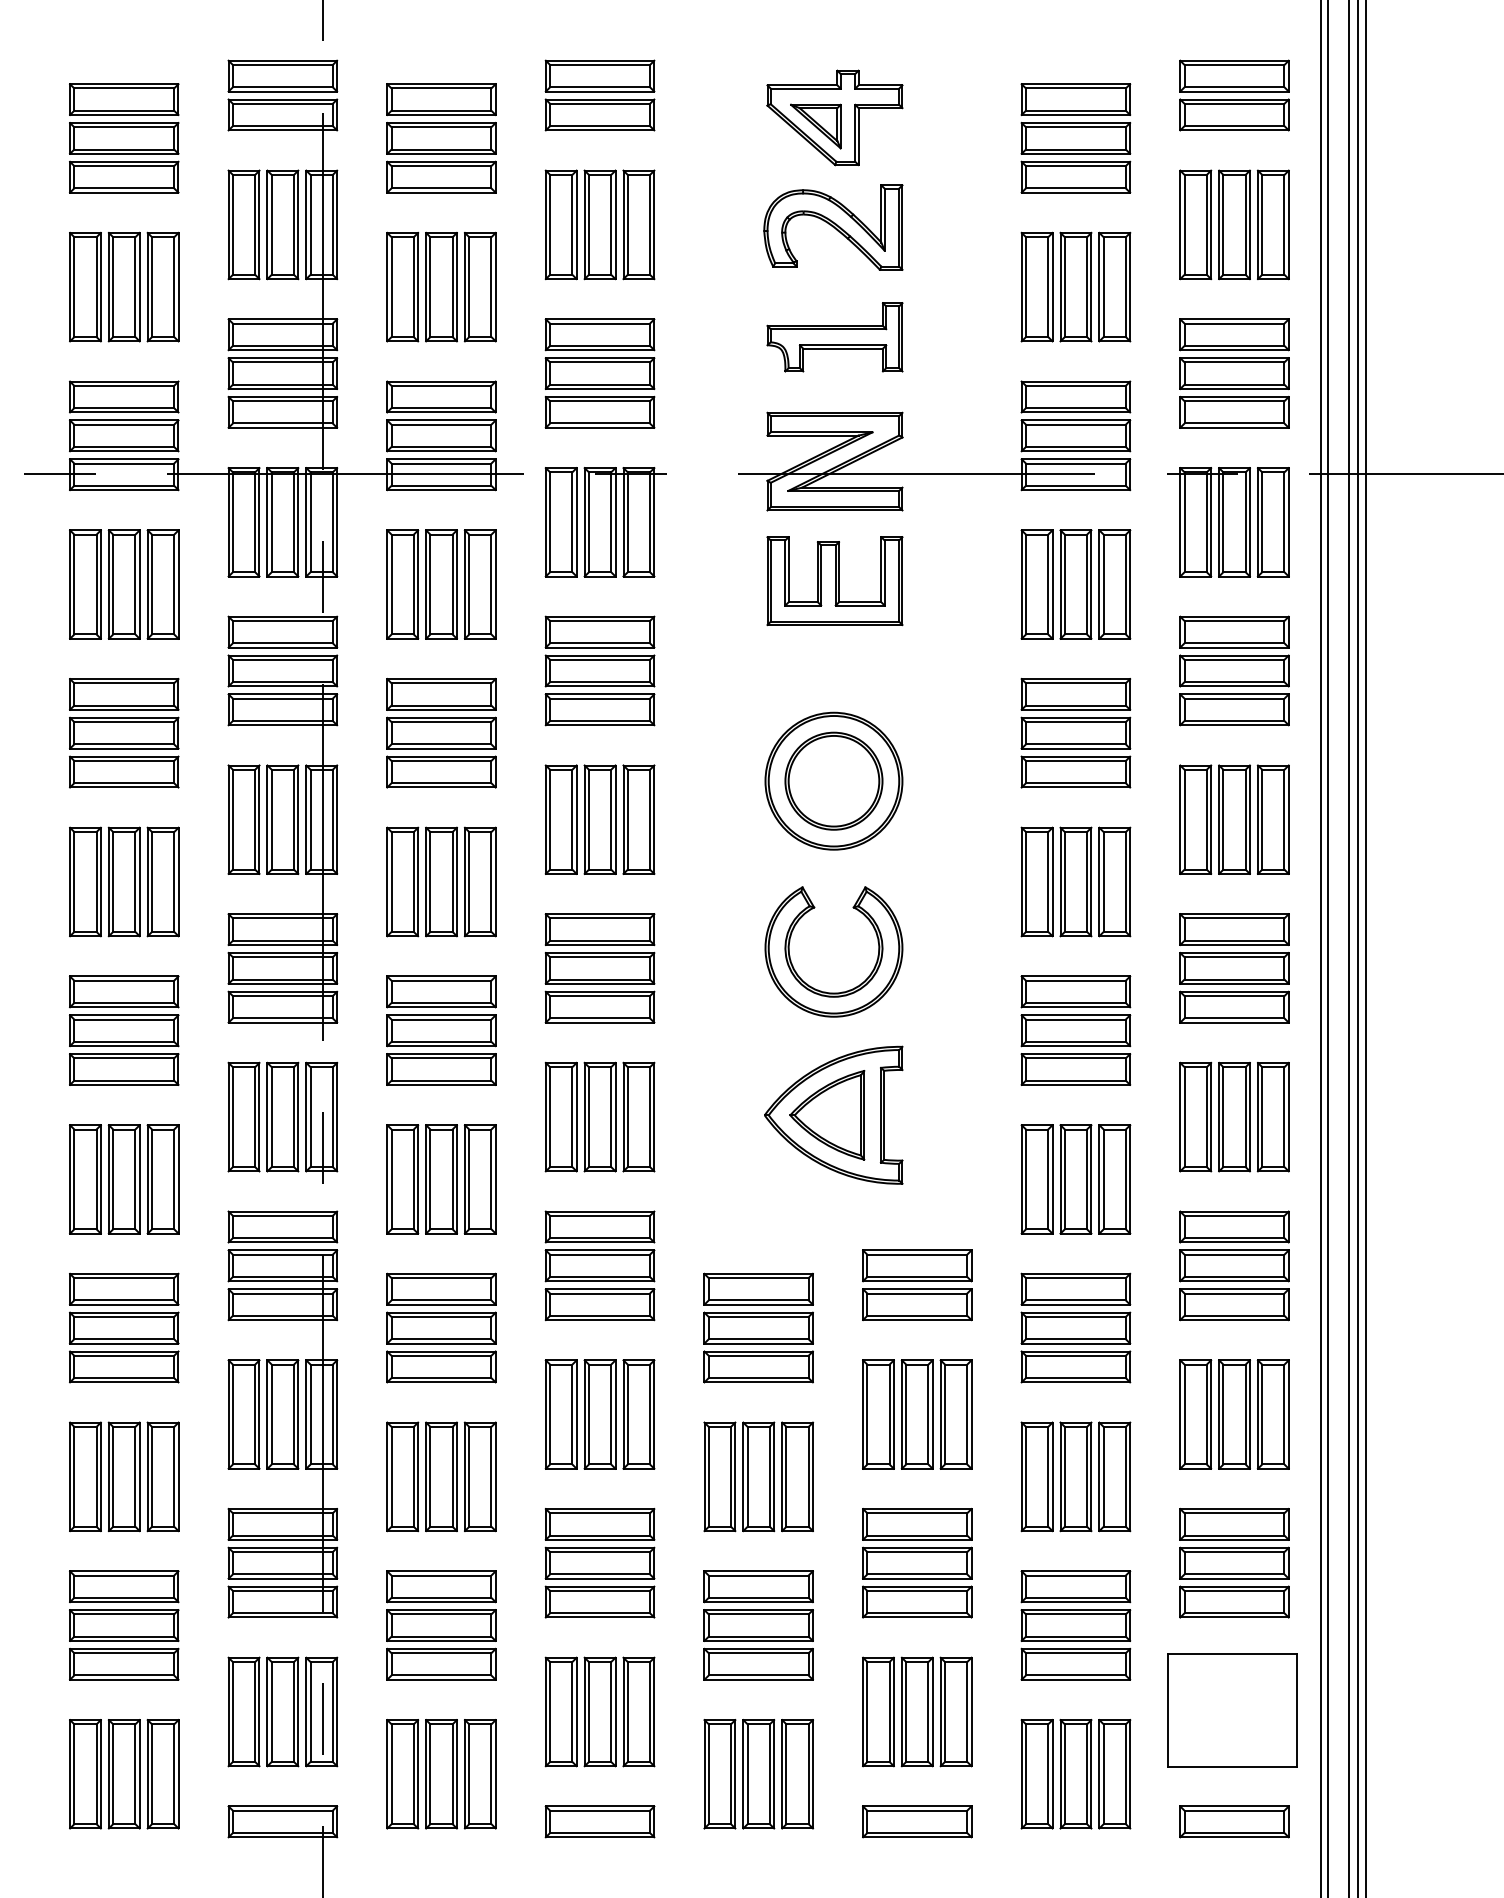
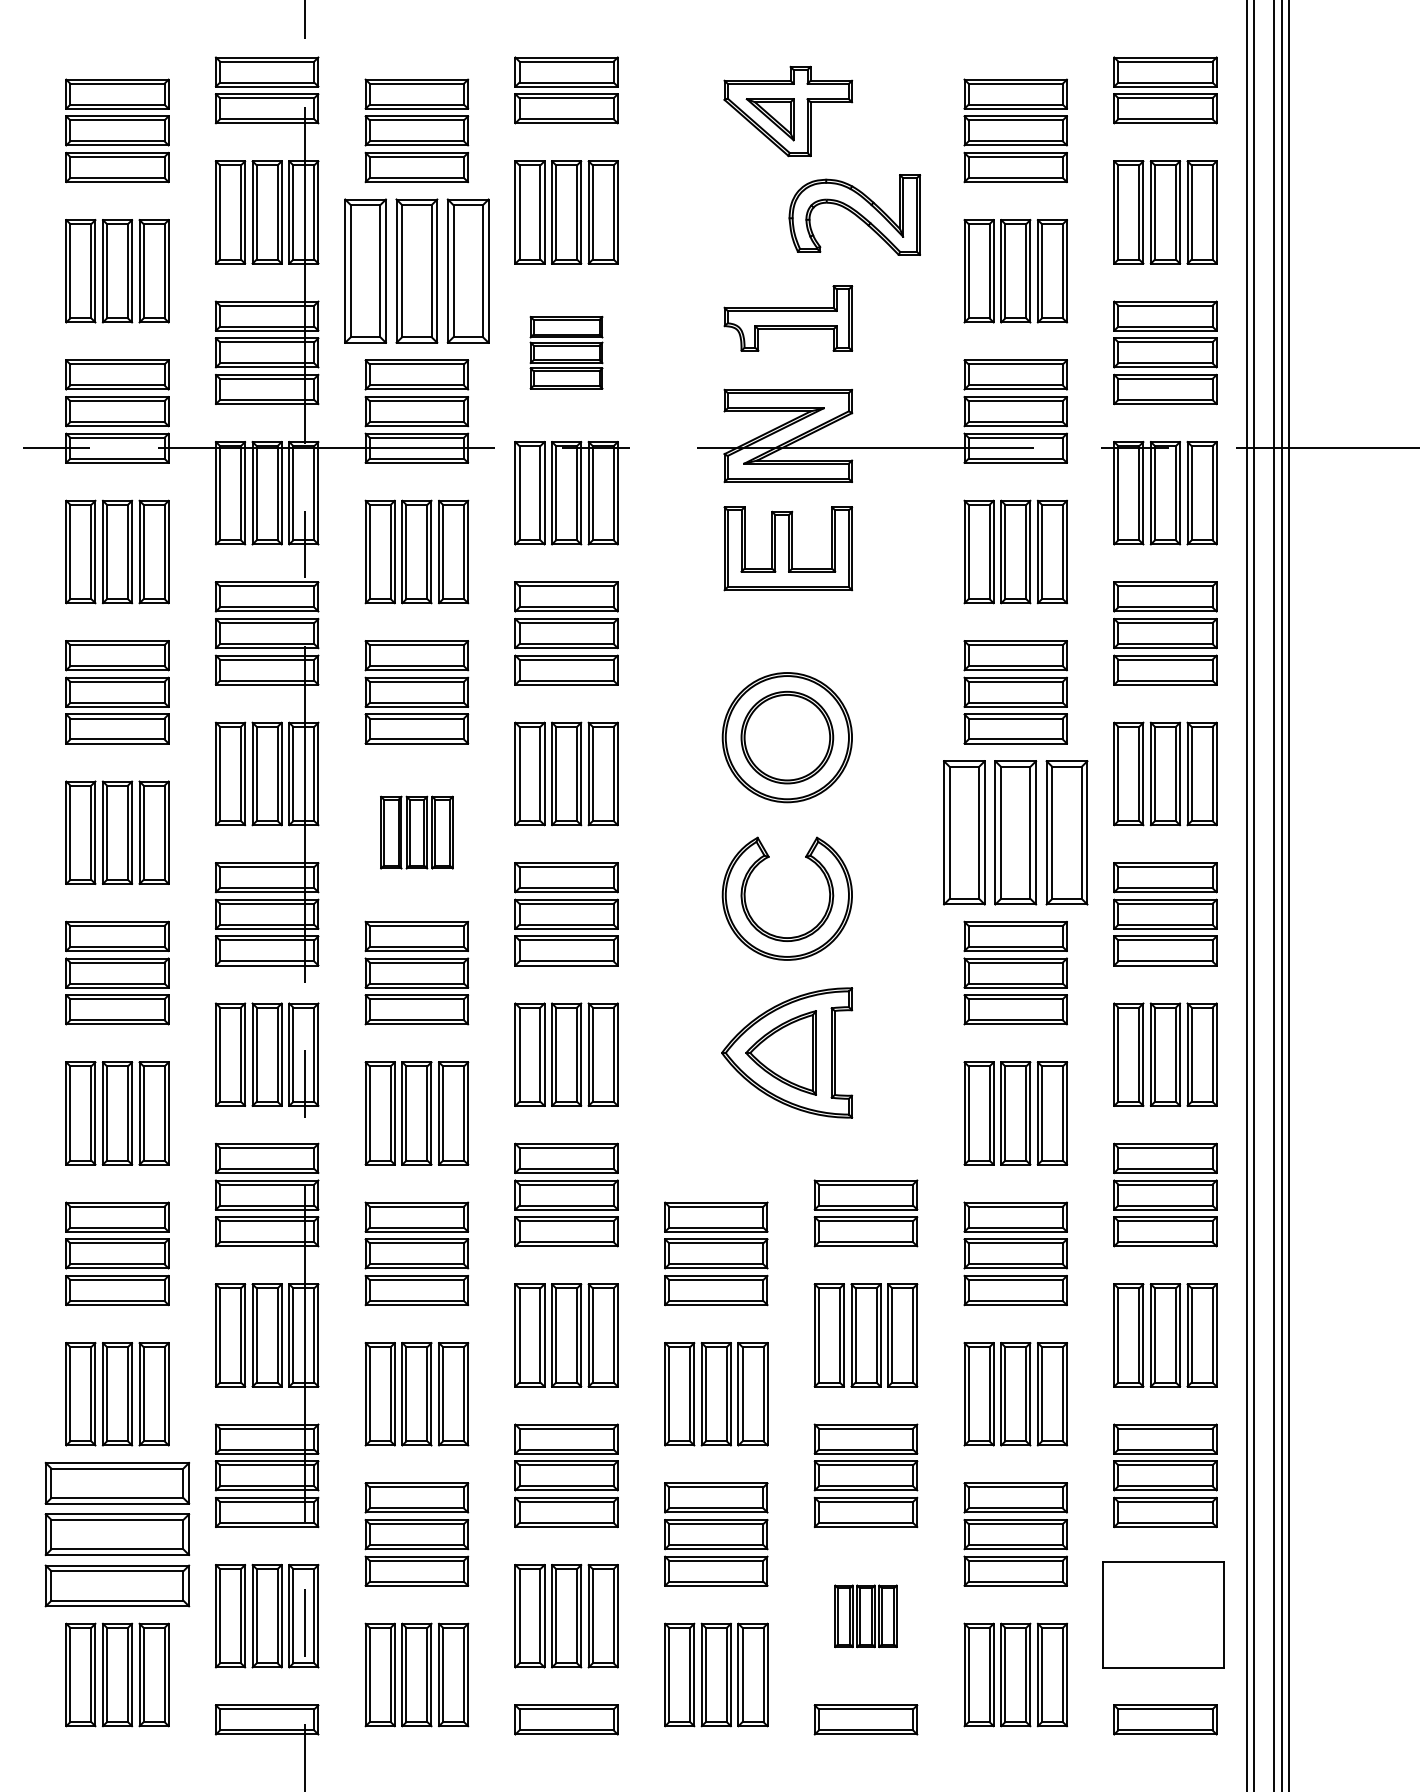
part: (833, 227) -> (854, 214), moved
part: (441, 287) -> (416, 271), size x1.4
part: (599, 373) -> (566, 352), size x0.7
part: (441, 881) -> (416, 832), size x0.7
part: (1075, 881) -> (1015, 832), size x1.4
part: (124, 1625) -> (117, 1534), size x1.4
part: (916, 1712) -> (865, 1616), size x0.6

